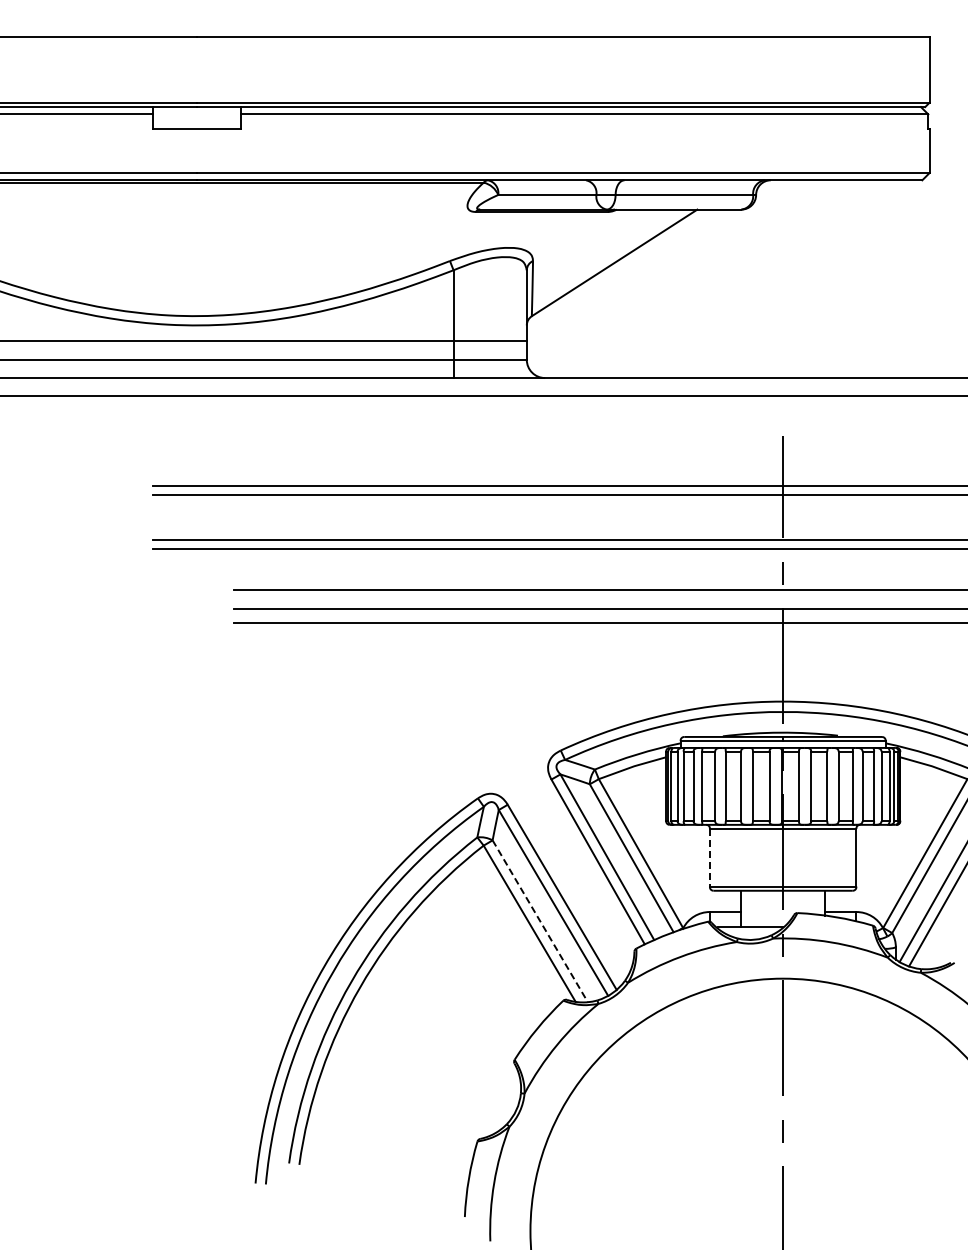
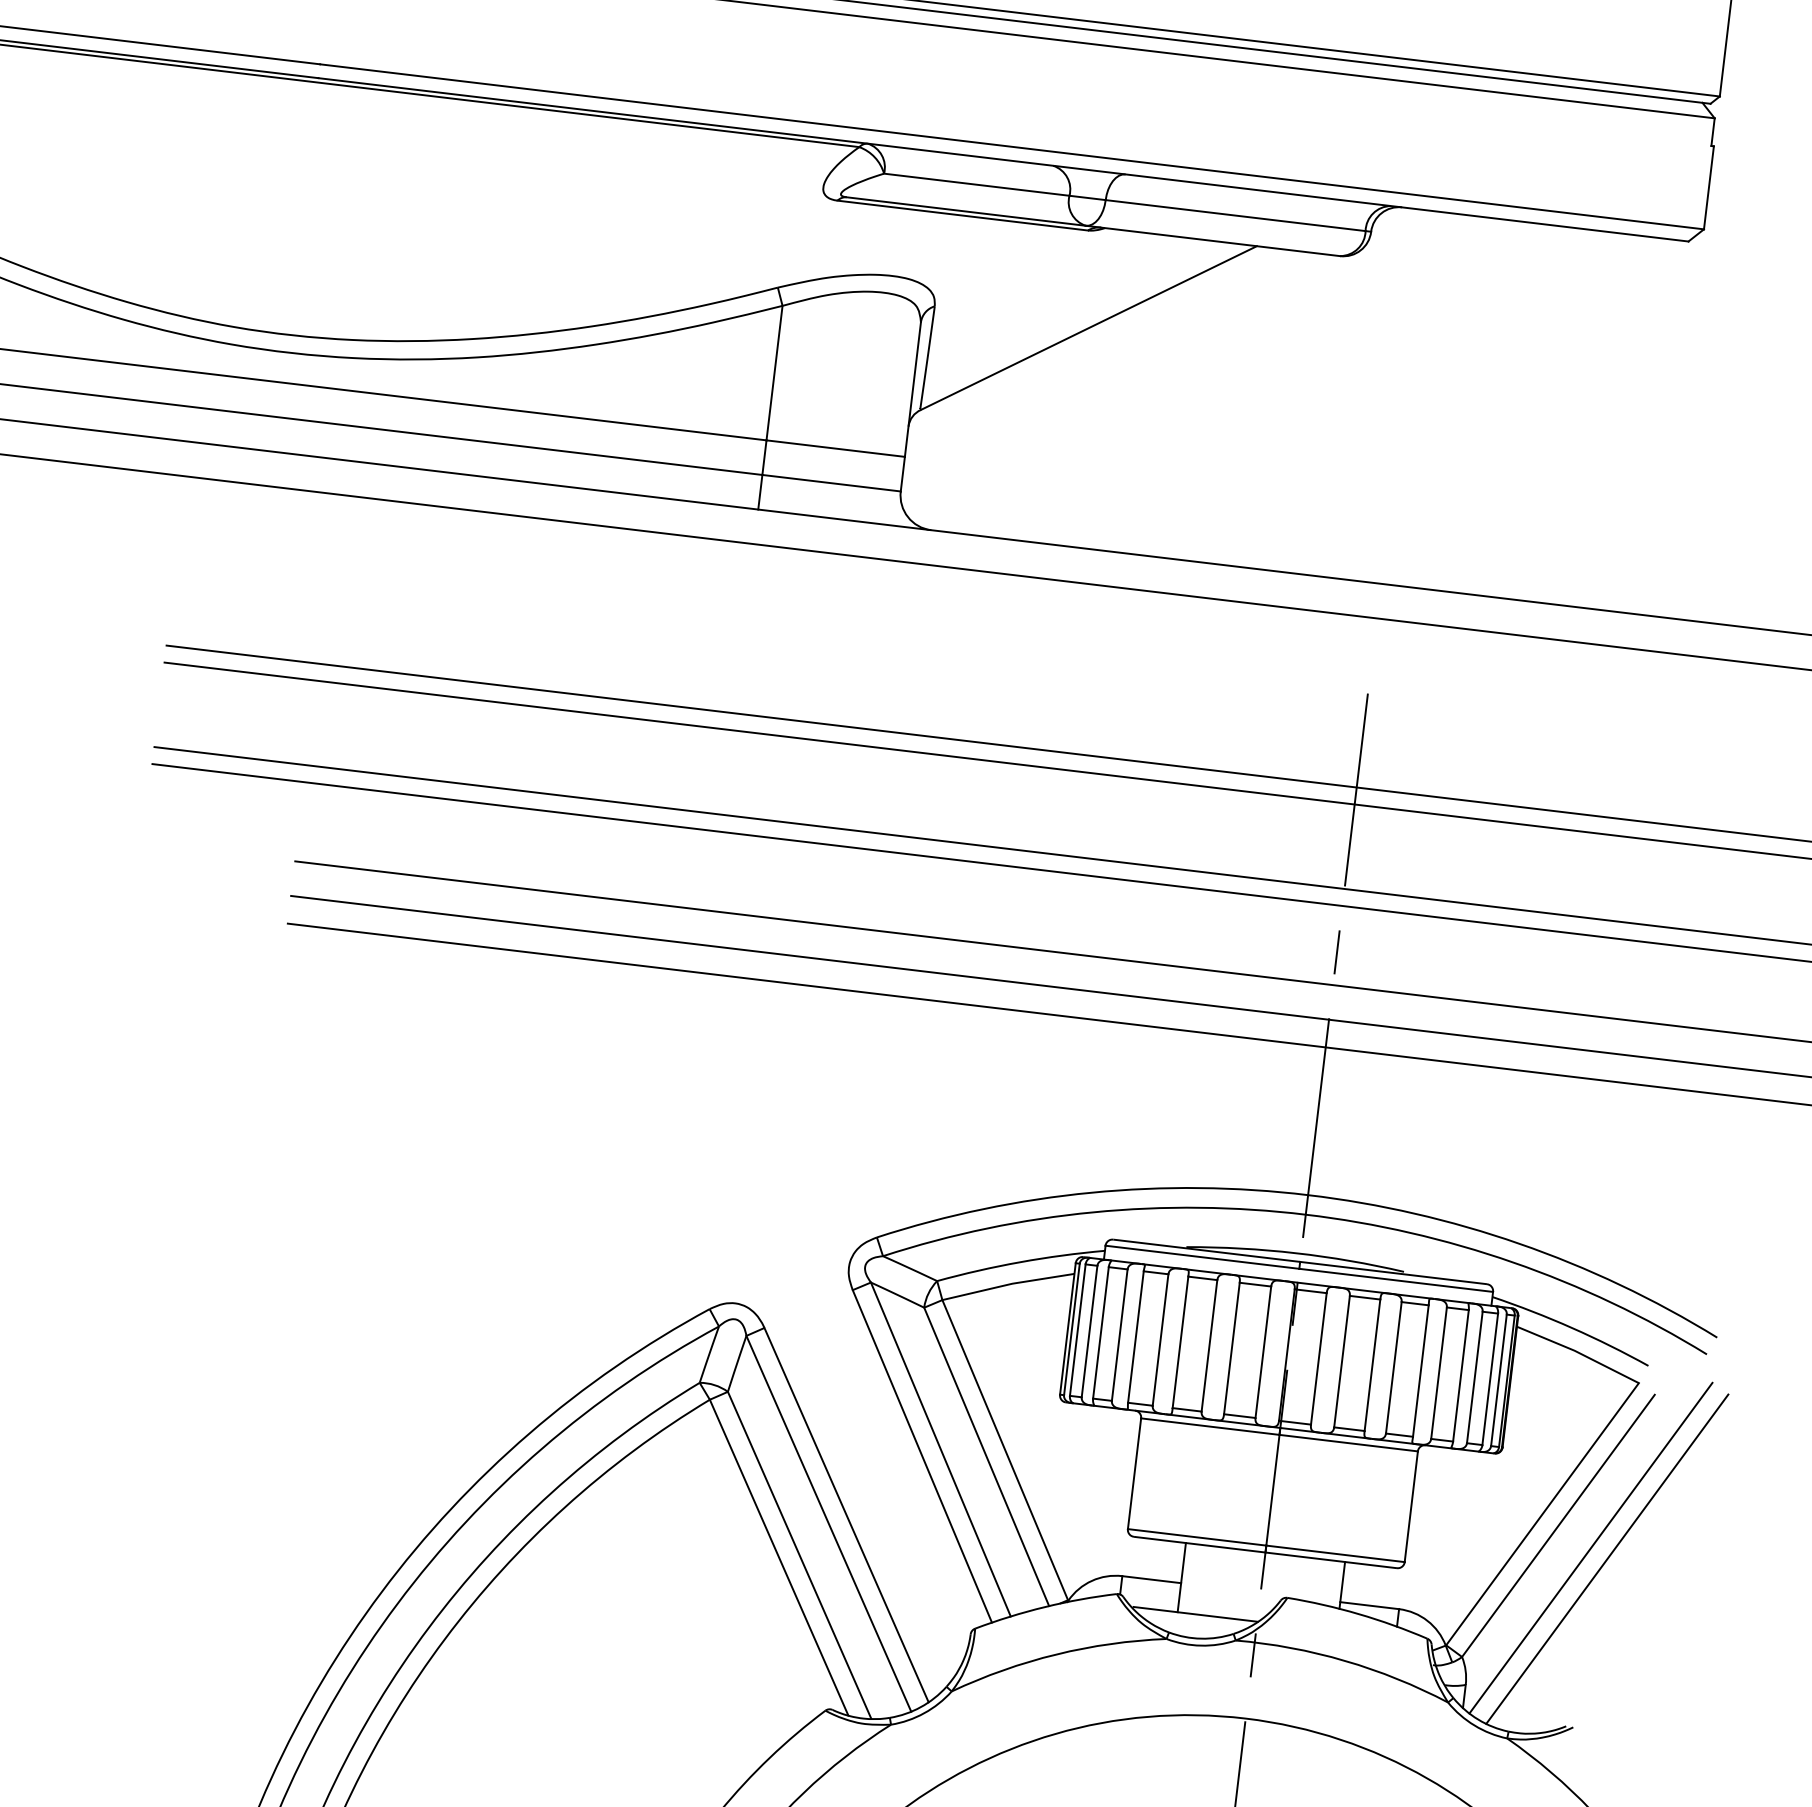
line: (709, 858) -> (1133, 1474), dashed -> solid
line: (540, 921) -> (800, 1555), dashed -> solid

